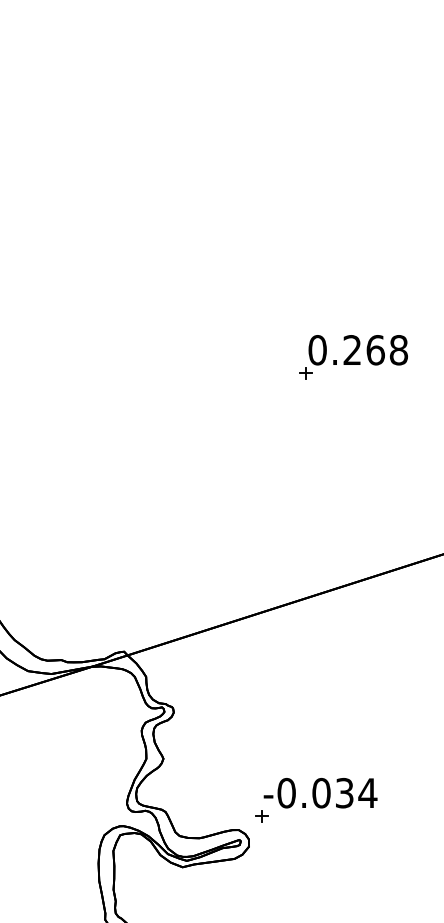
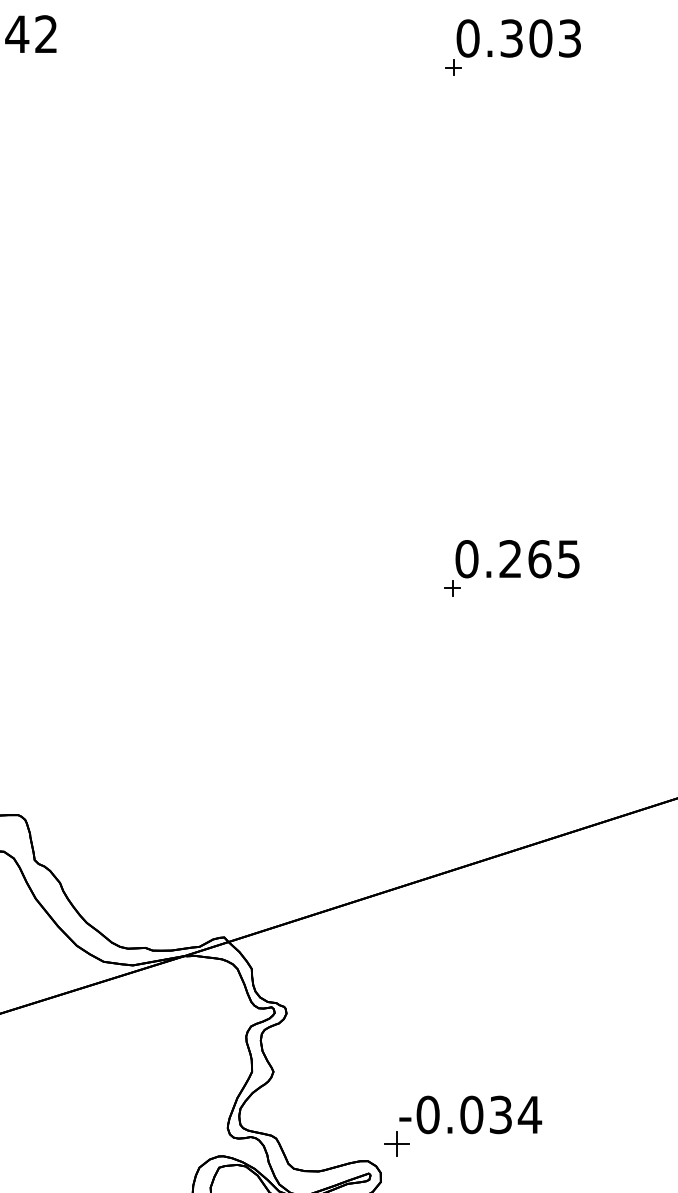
text: (398, 350) -> (568, 559), 0.268 -> 0.265
part: (262, 816) -> (397, 1144), size x1.6

